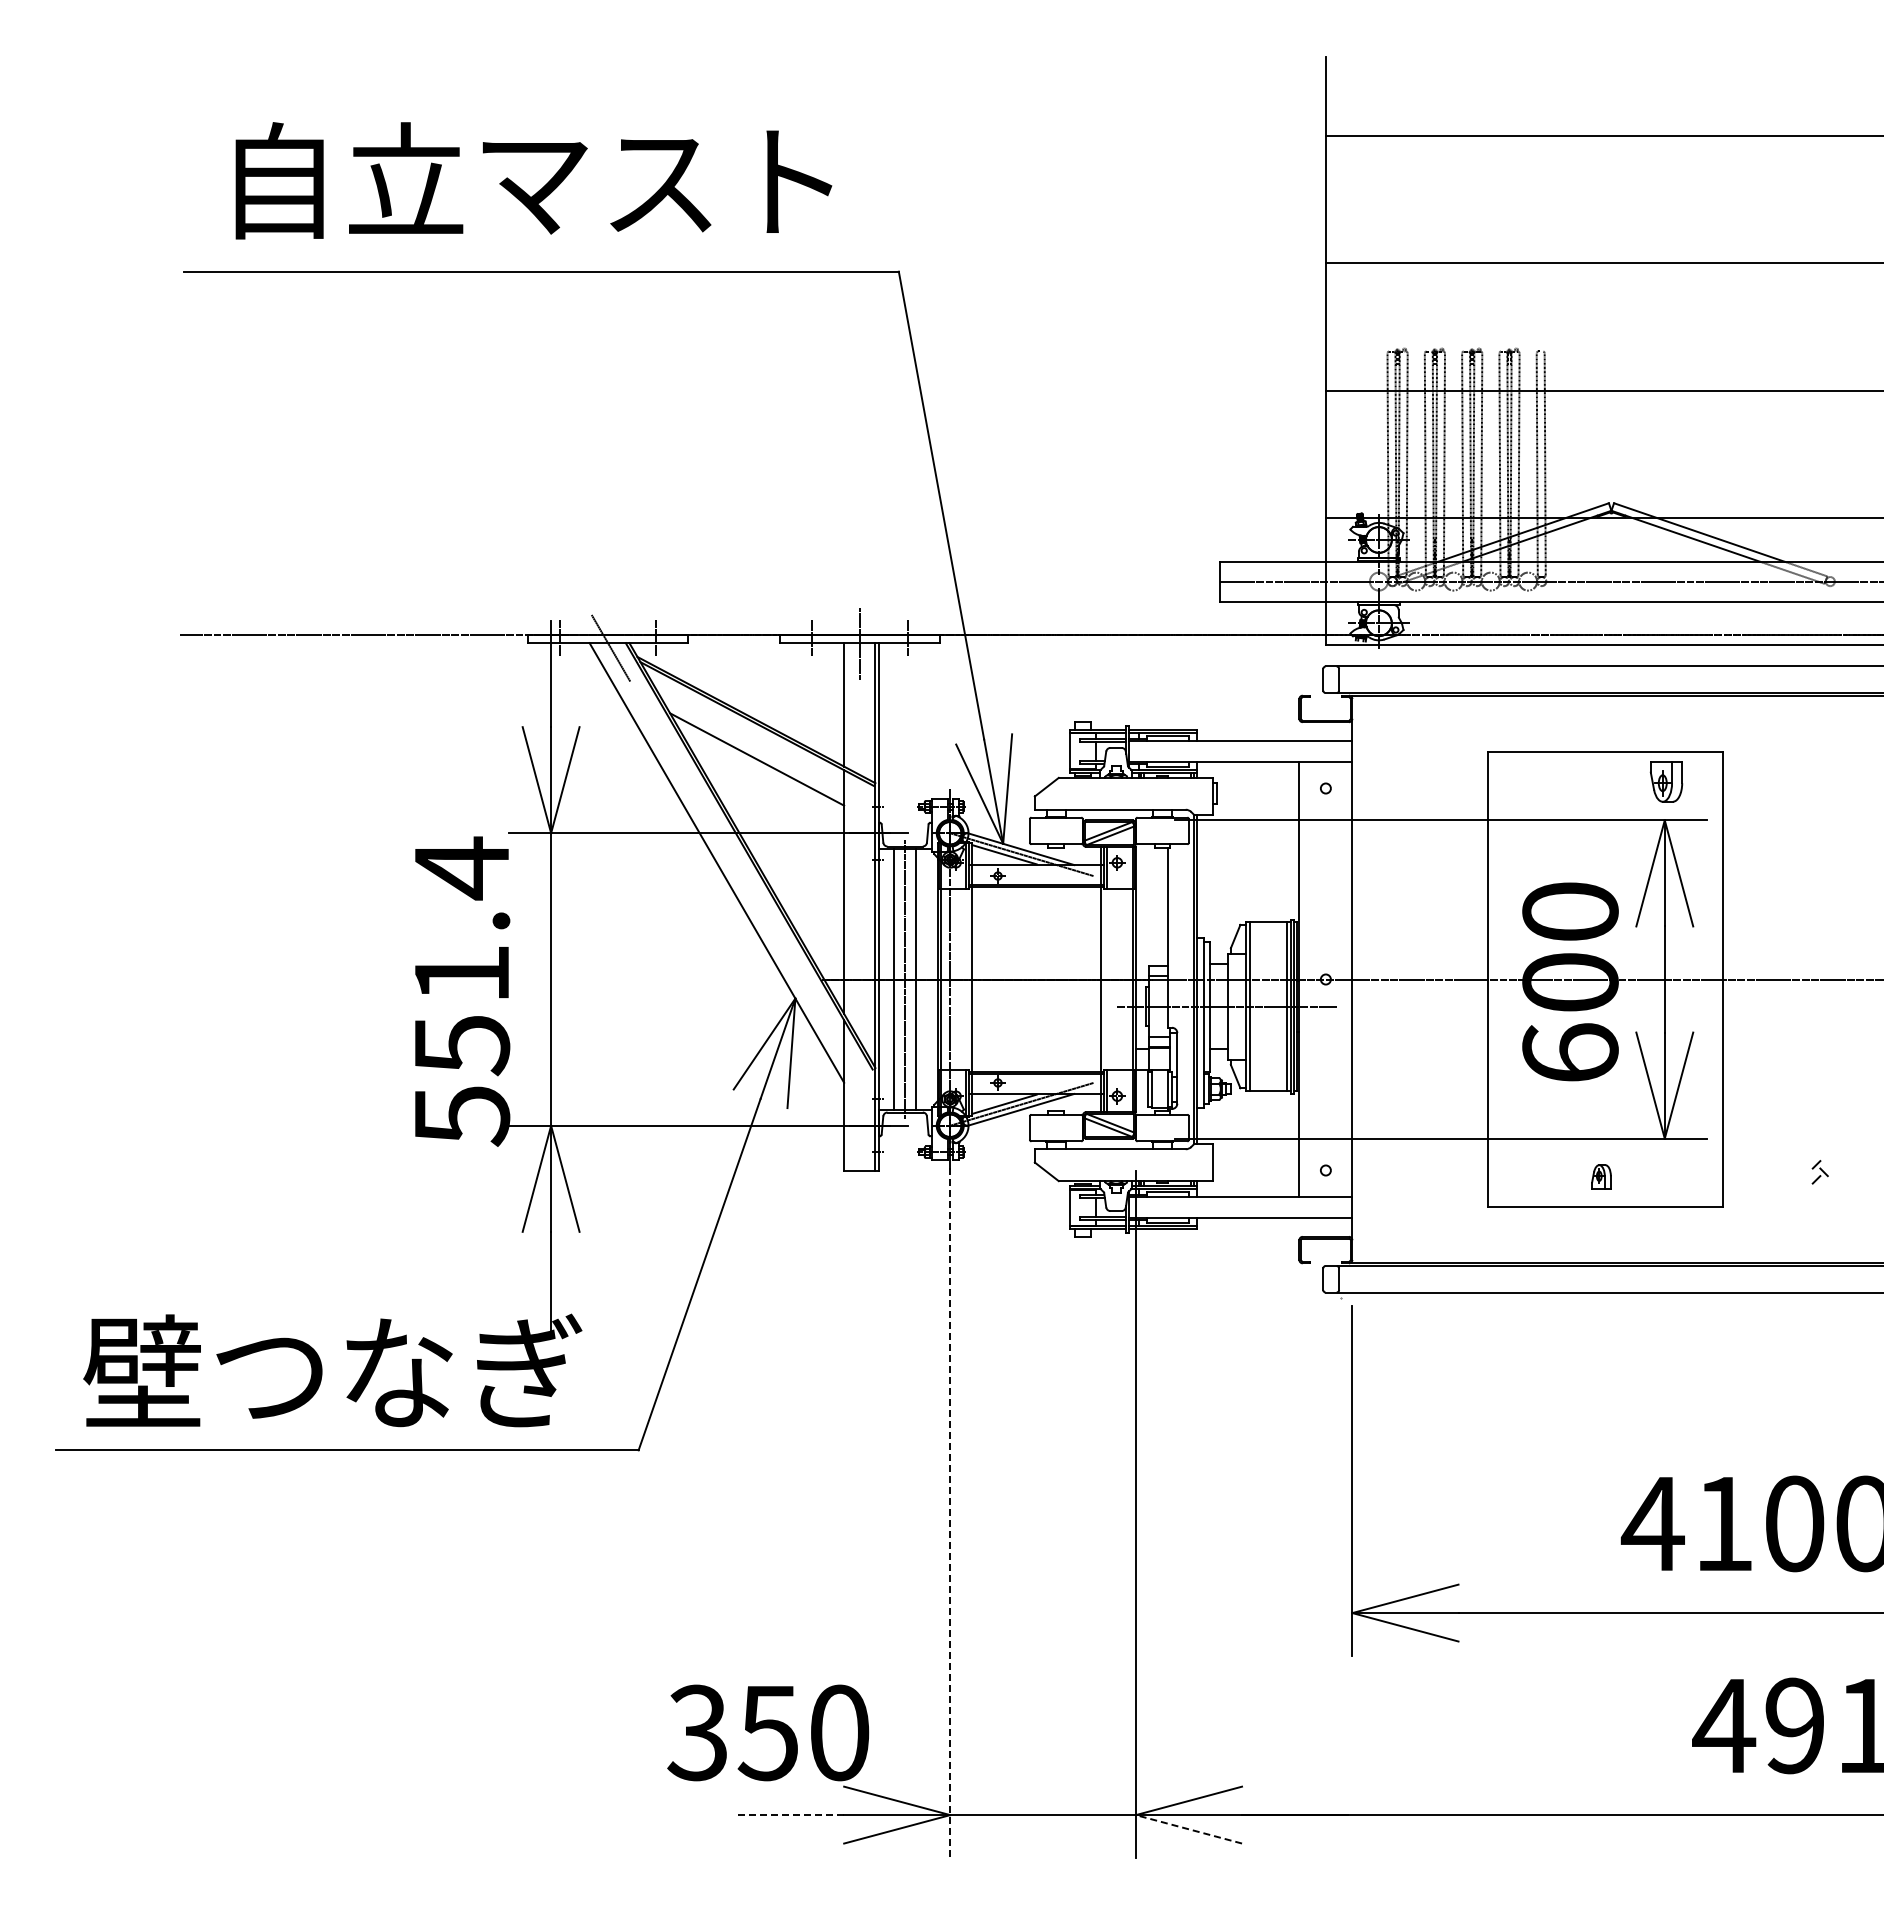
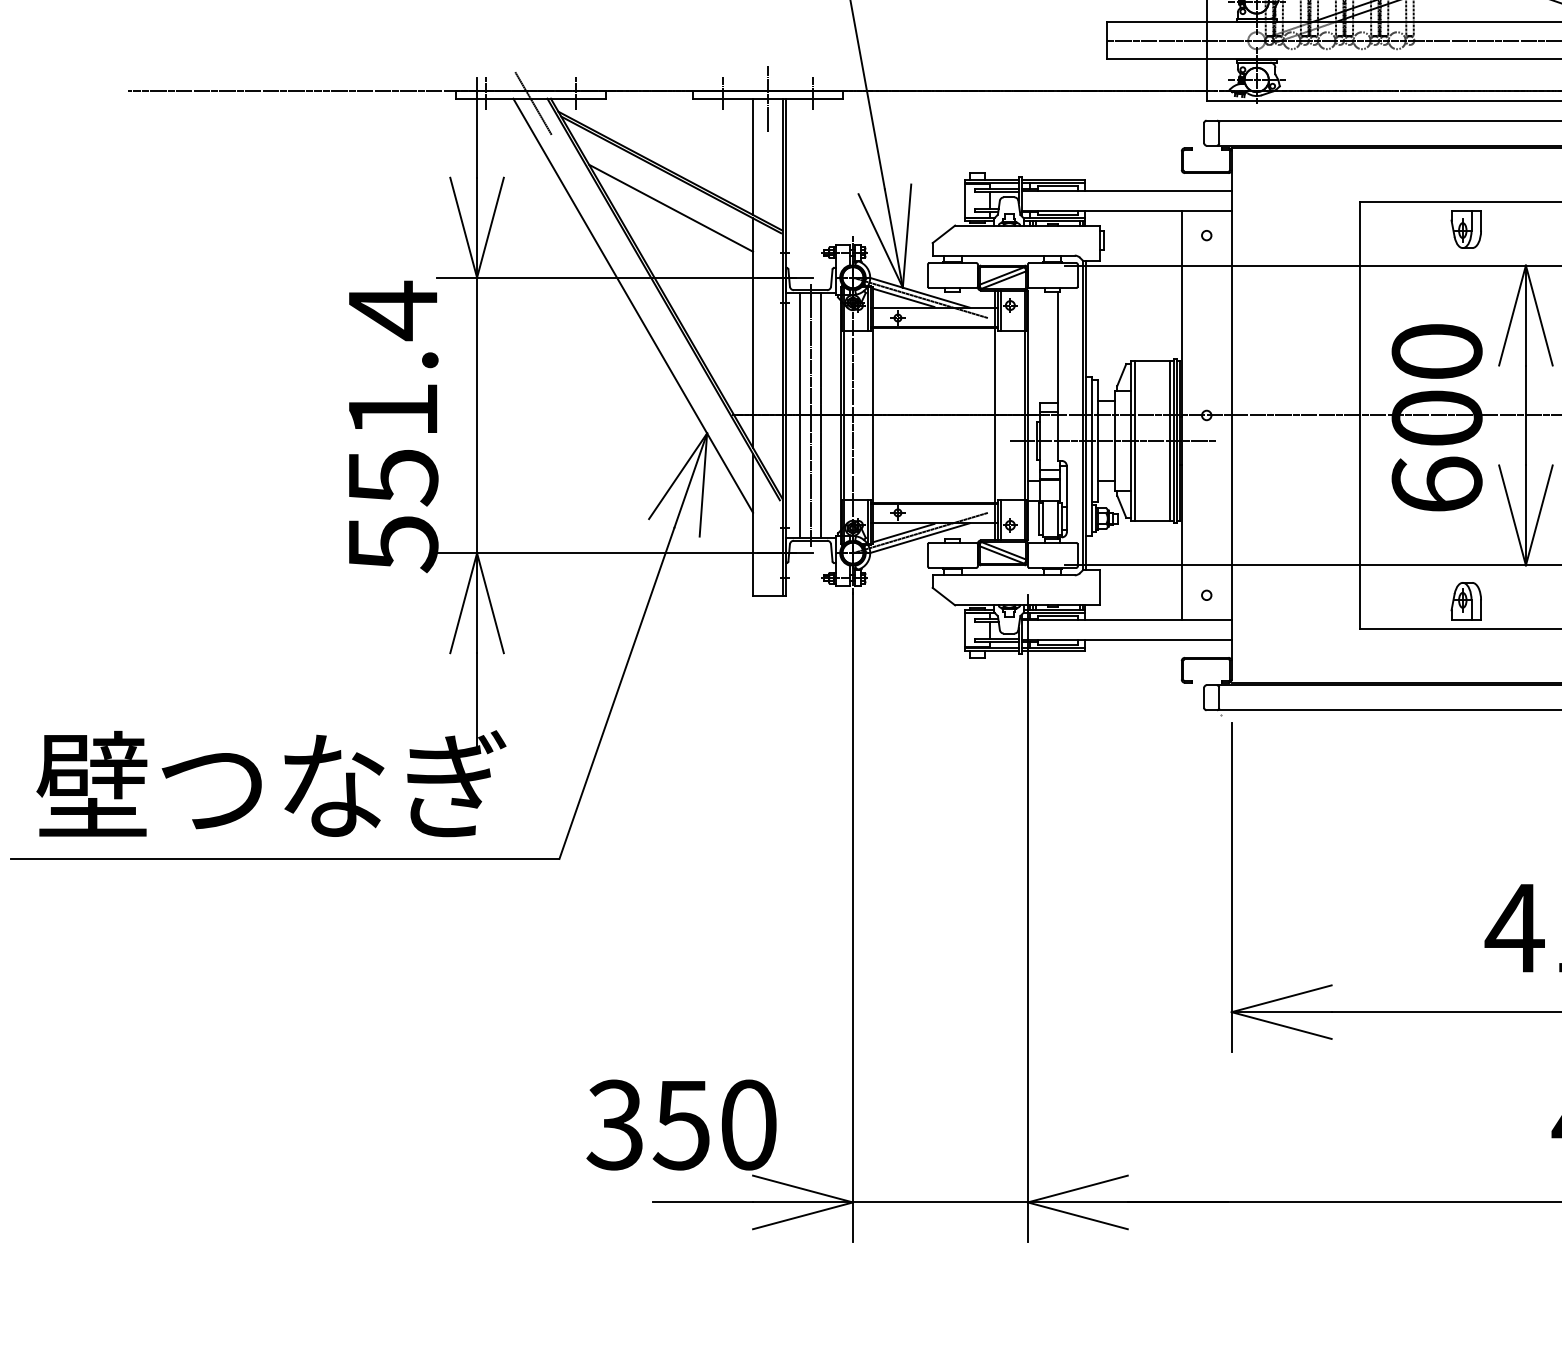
part: (1666, 781) -> (1466, 228), moved
part: (1601, 1176) -> (1466, 600), size x1.67
line: (950, 1512) -> (853, 917), dashed -> solid
line: (790, 1815) -> (702, 1202), dashed -> solid
line: (1189, 1829) -> (1078, 1215), dashed -> solid

